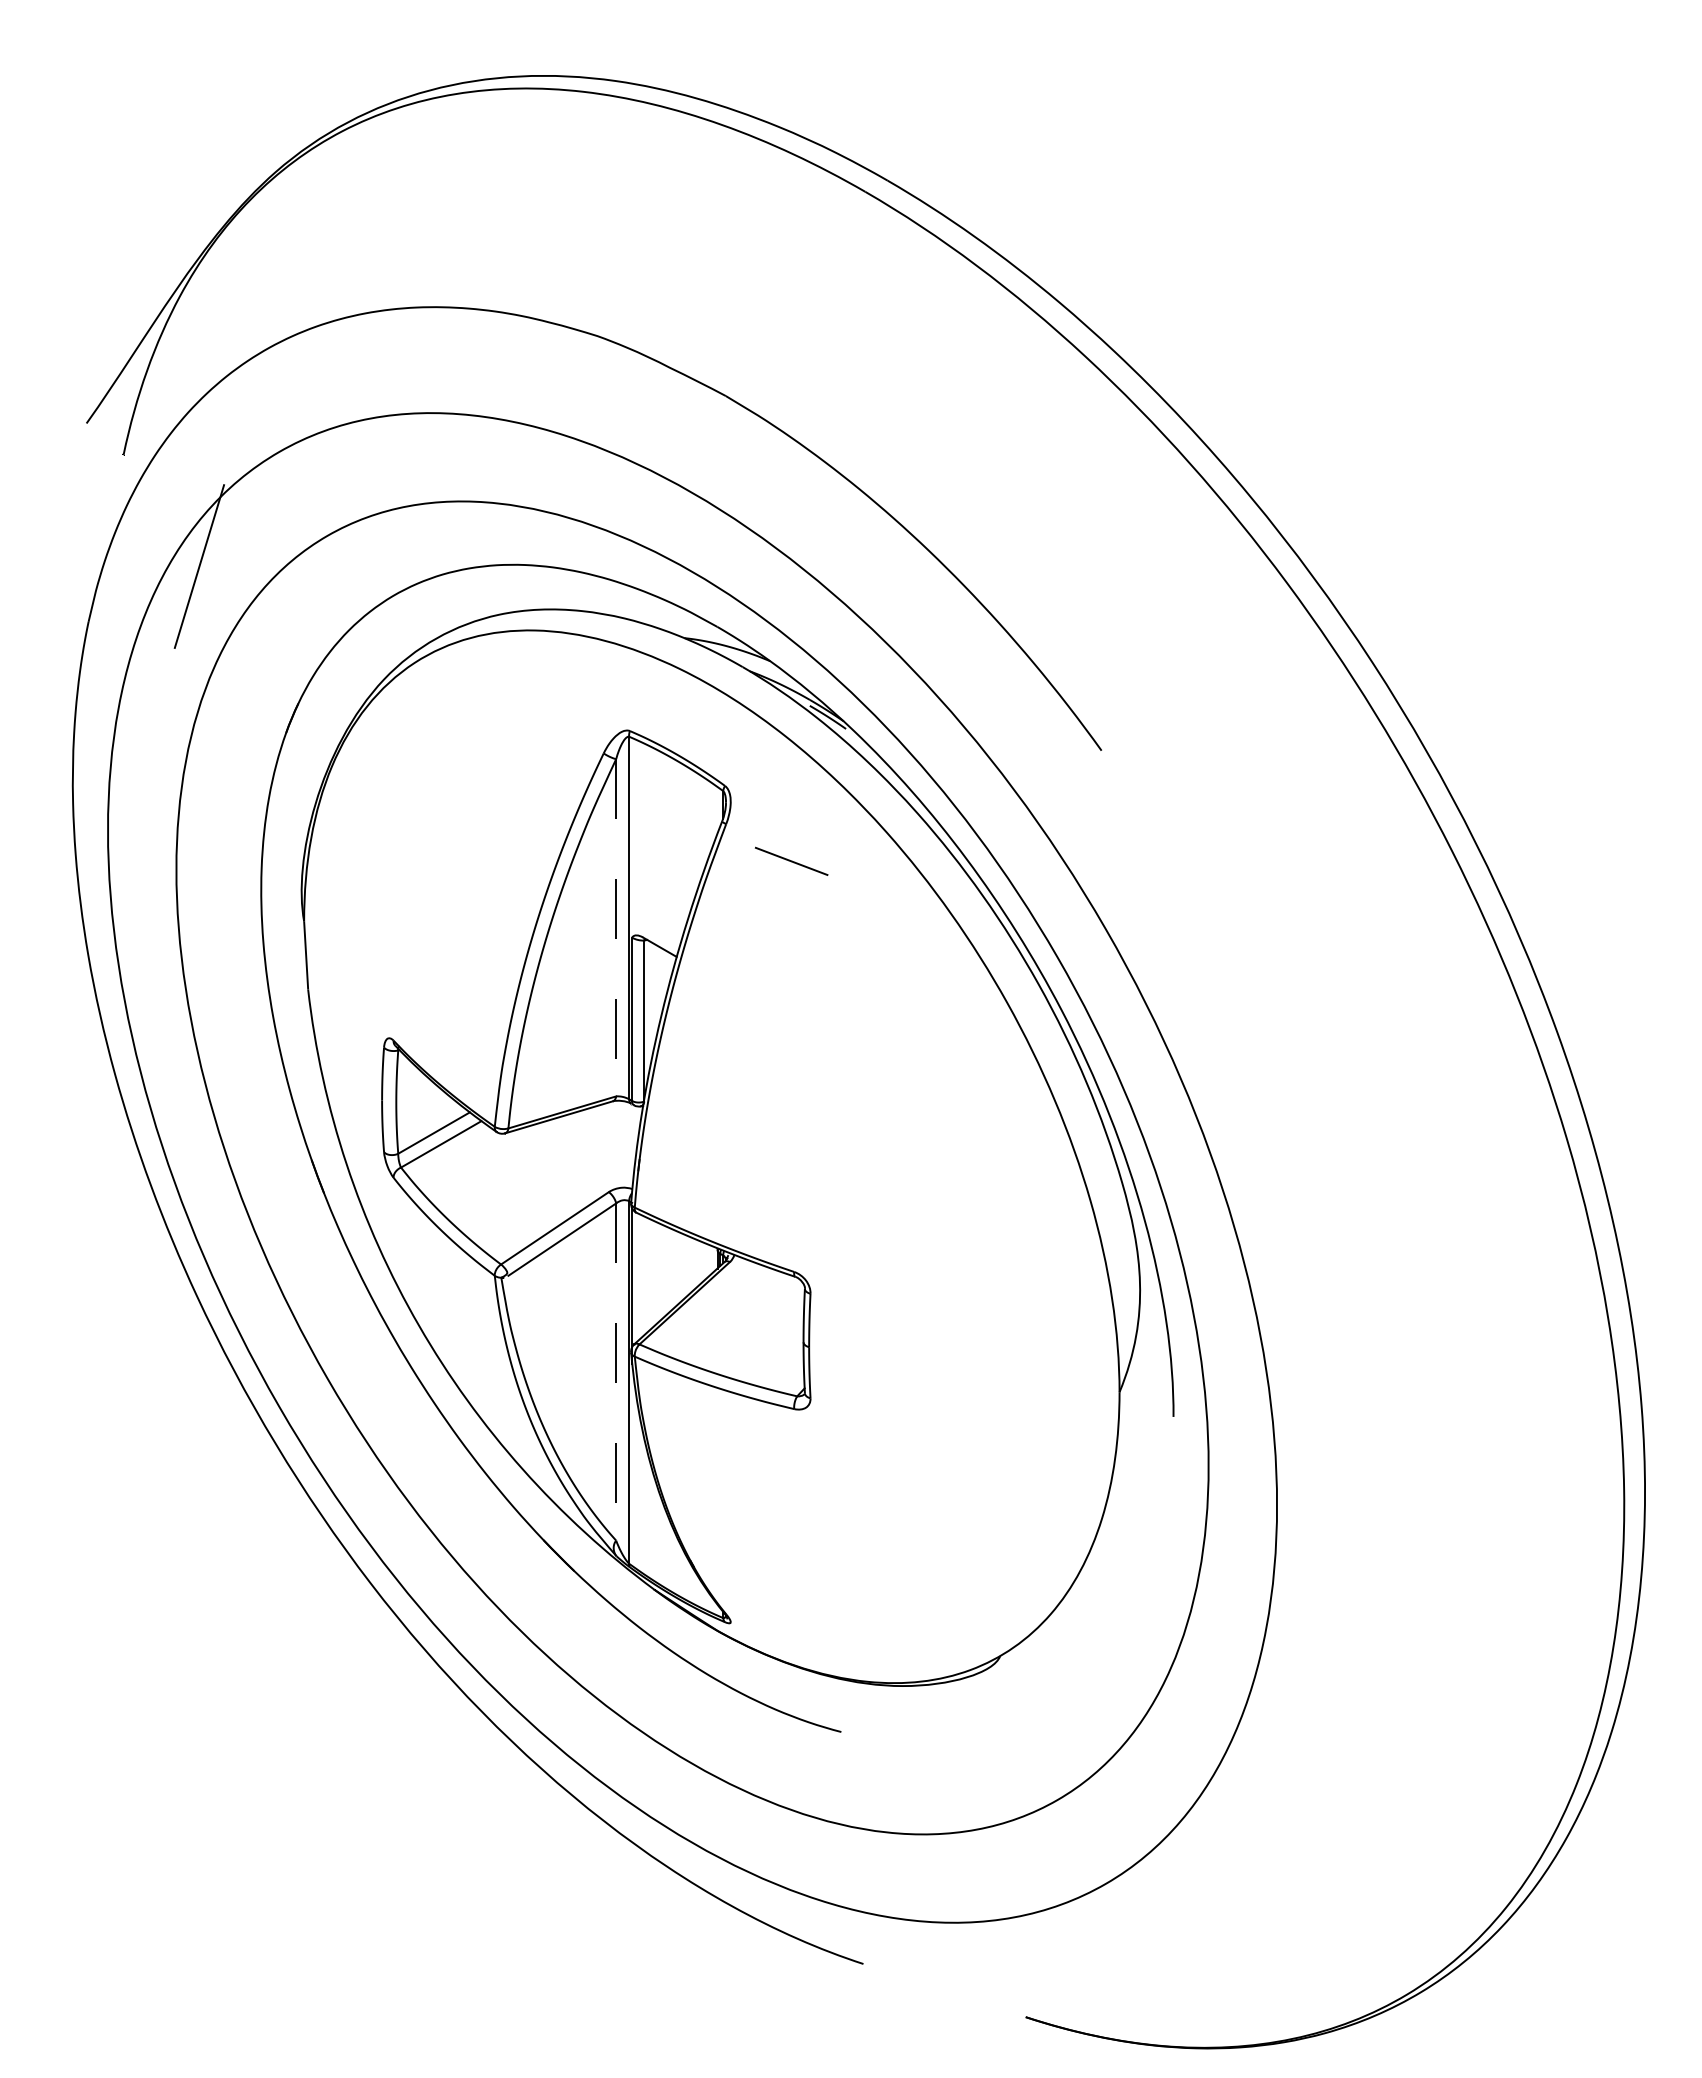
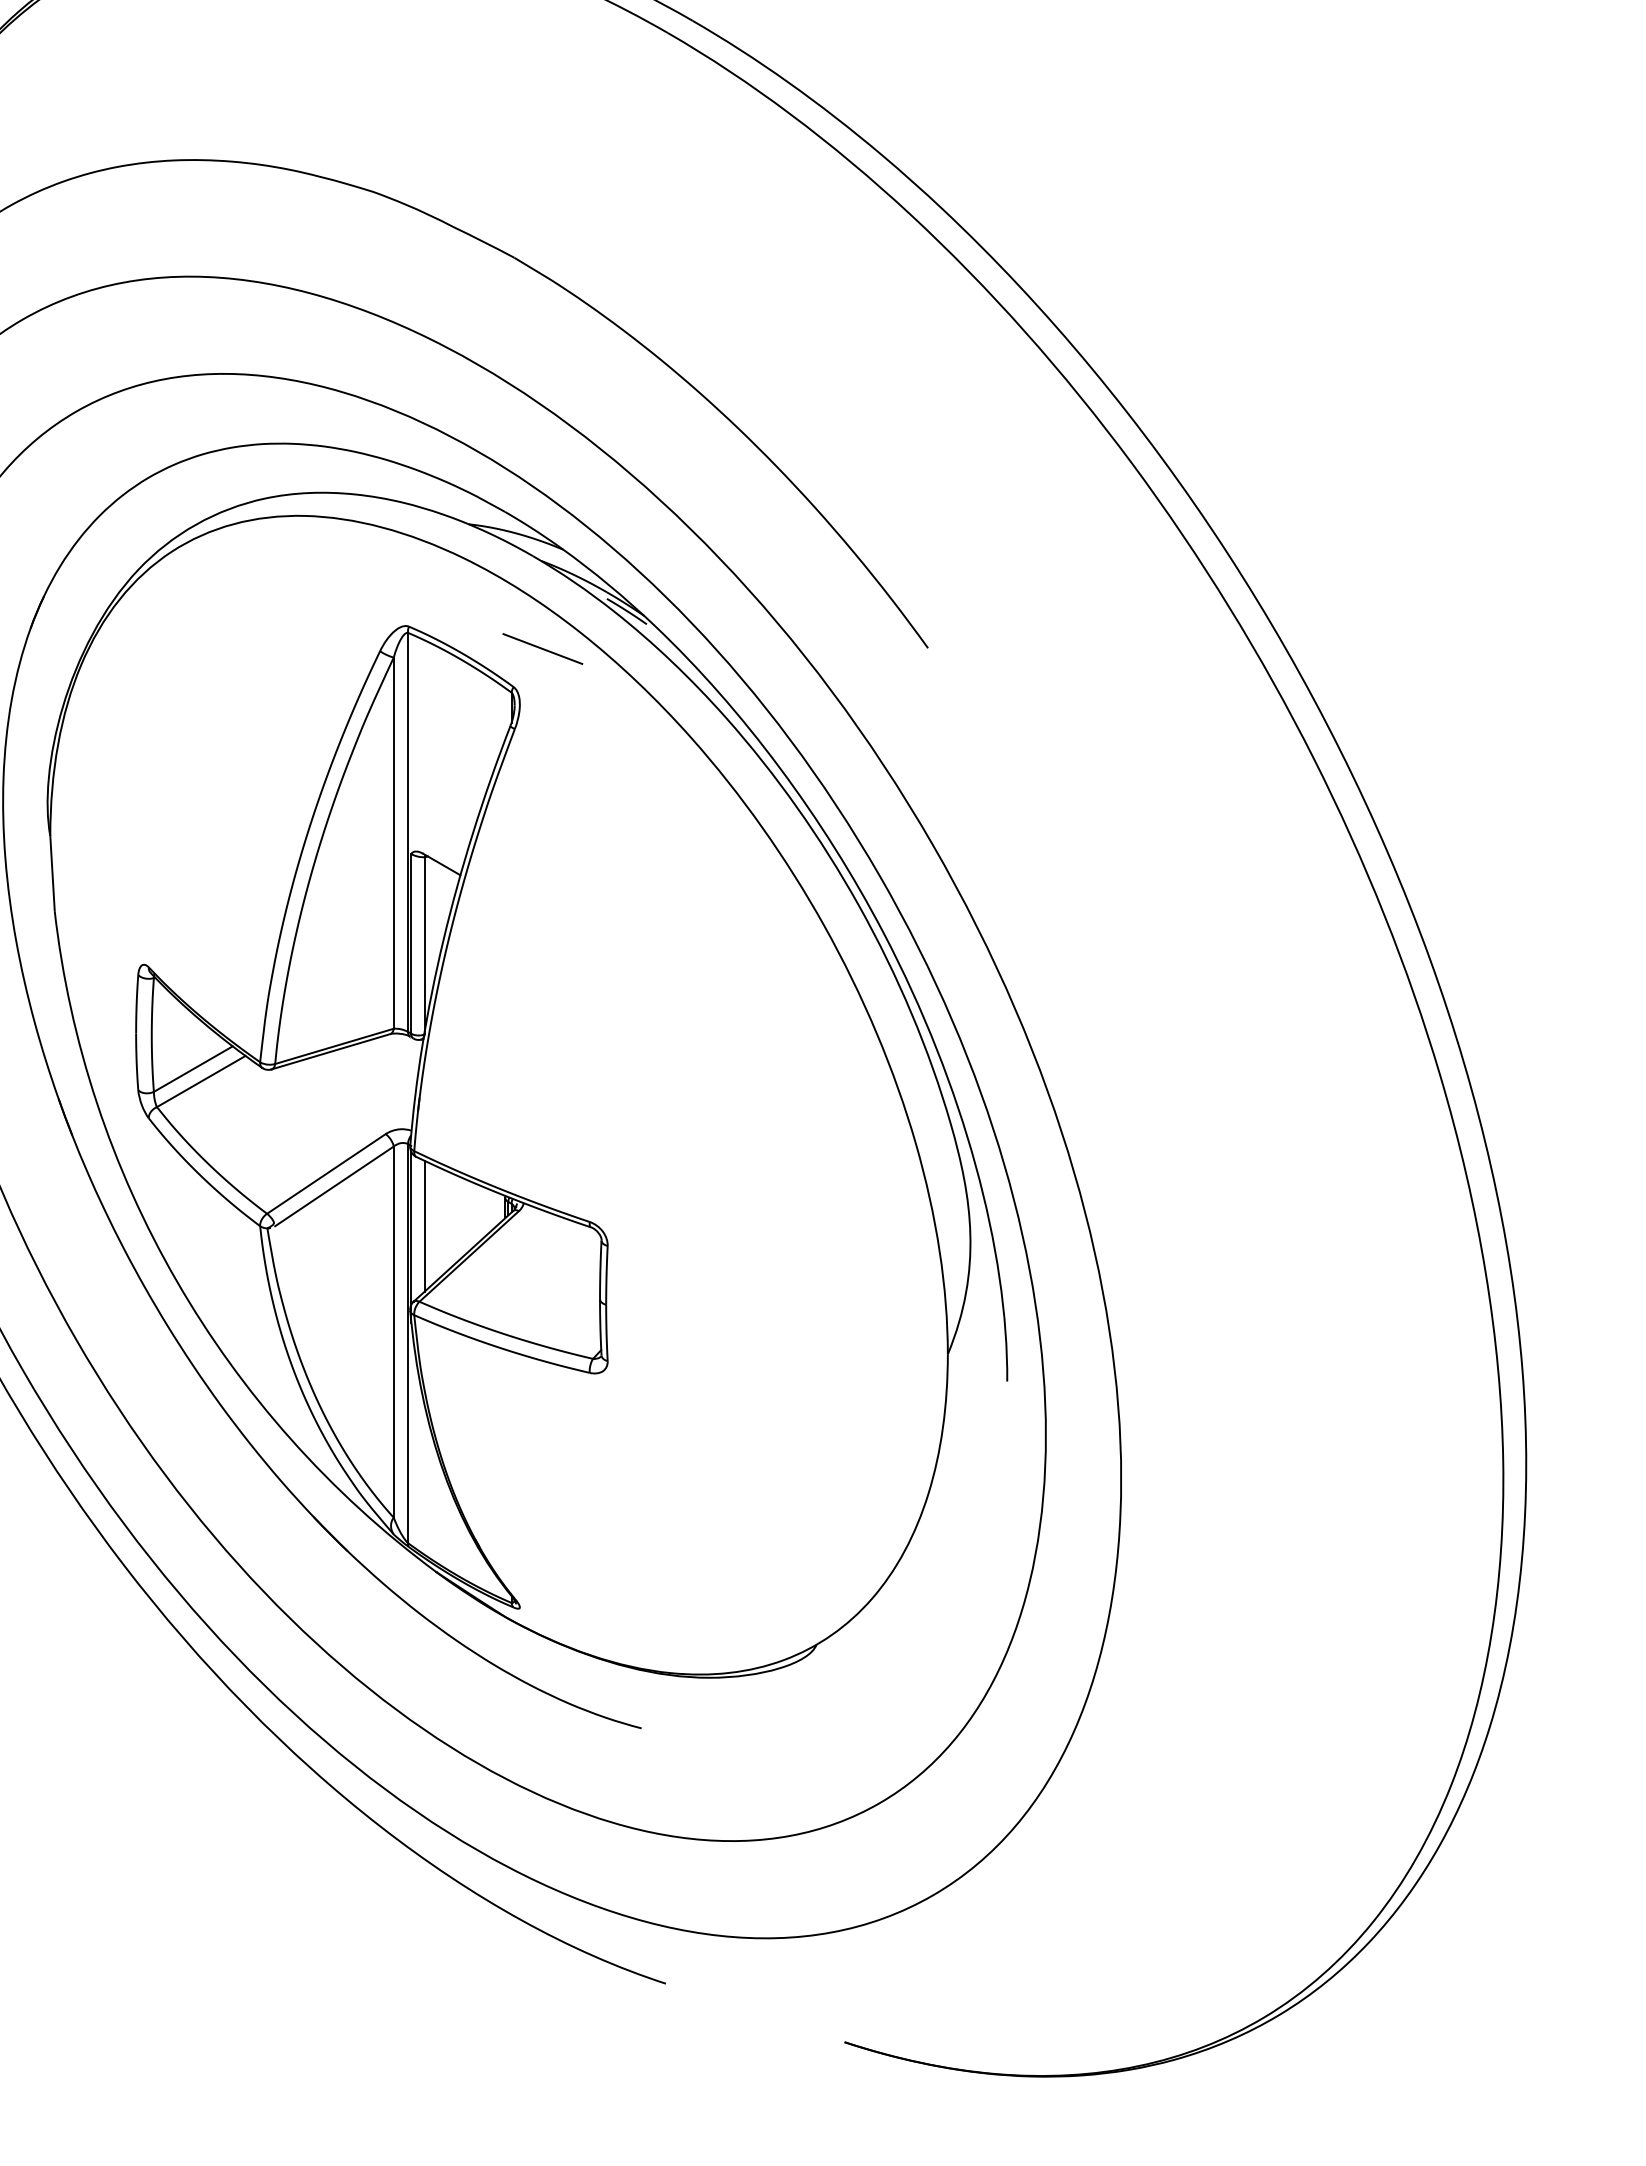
line: (791, 860) -> (542, 648), moved
line: (616, 927) -> (394, 842), dashed -> solid
line: (644, 1275) -> (424, 1225), added
line: (616, 1372) -> (394, 1332), dashed -> solid

